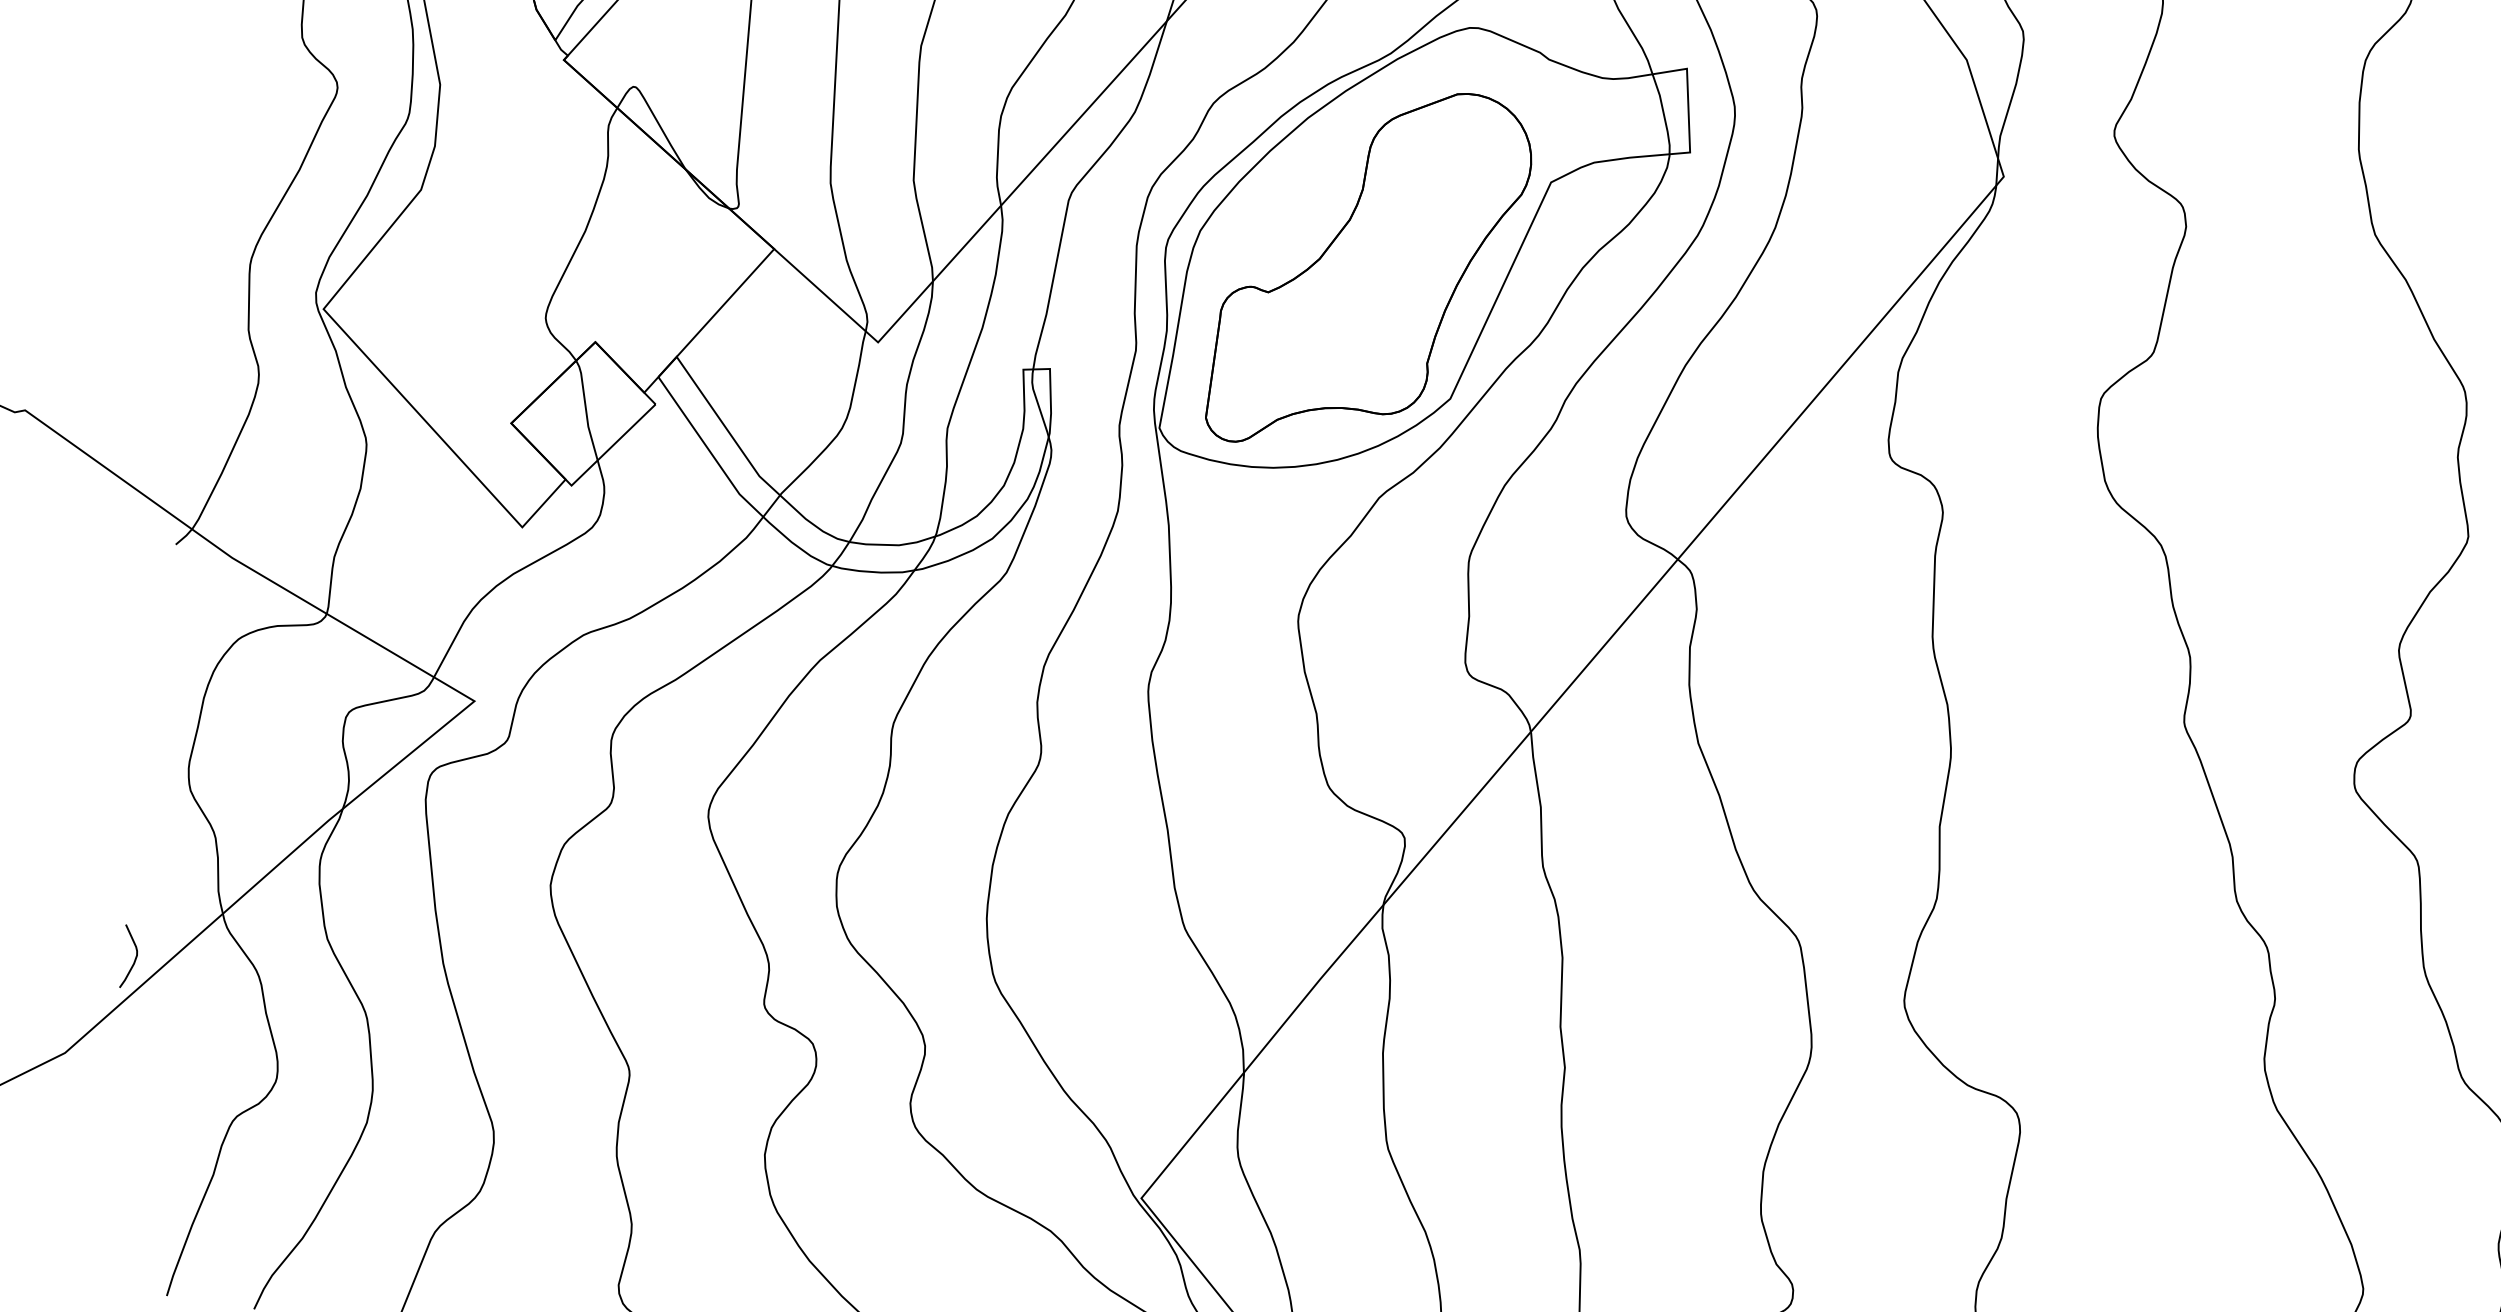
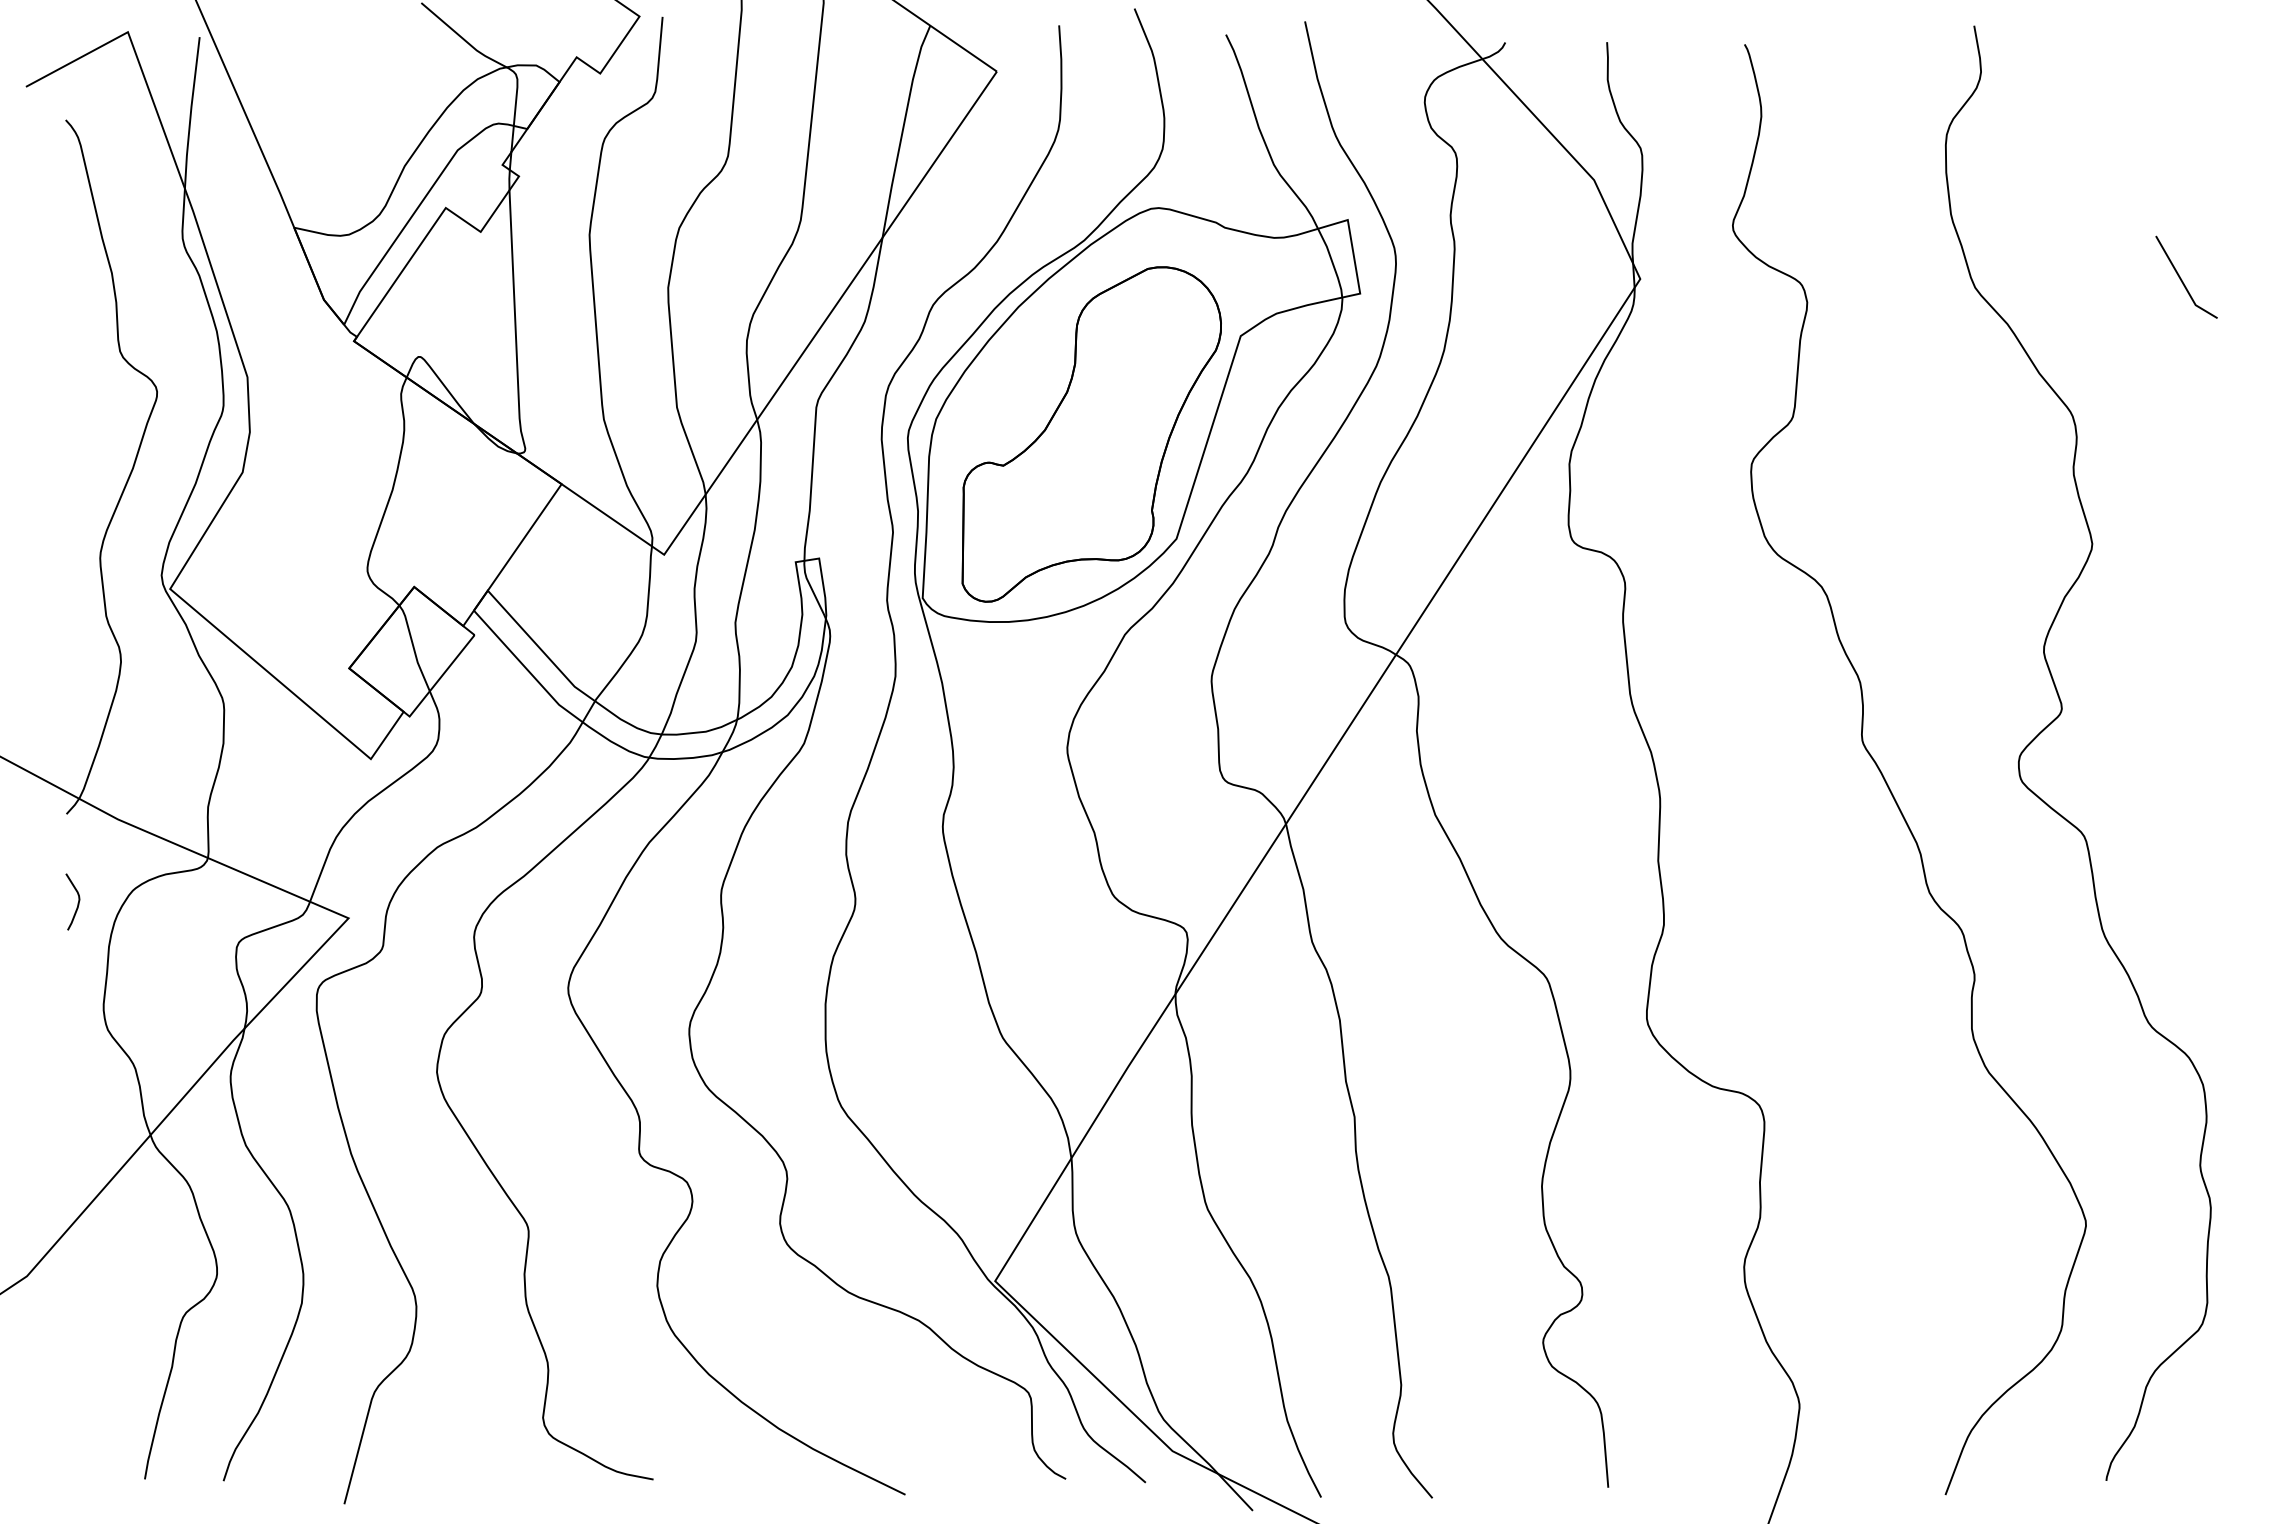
curve: (134, 959) -> (77, 903), moved

